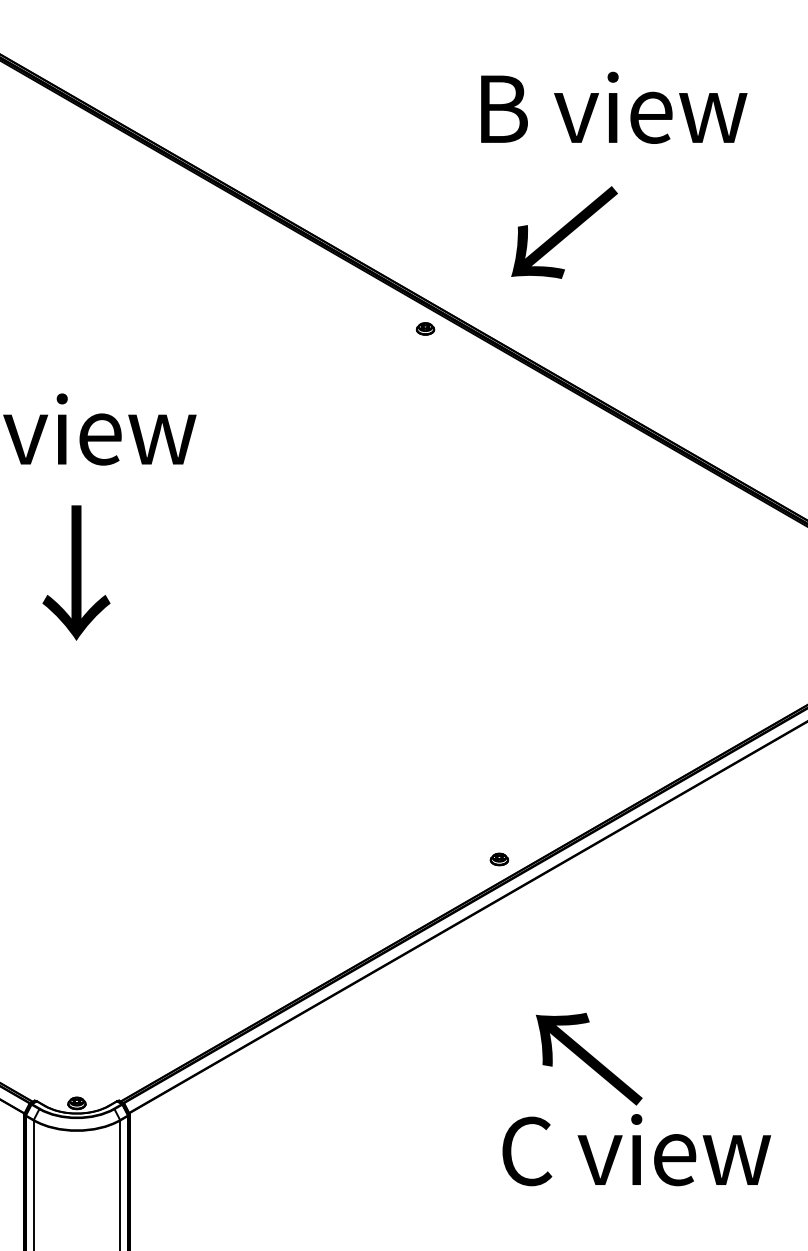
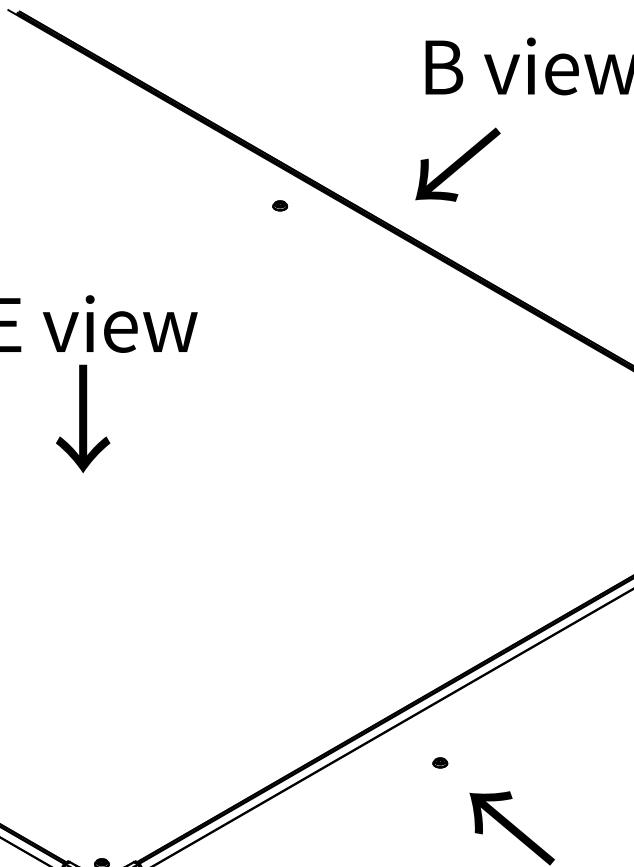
text: (564, 232) -> (457, 164), moved
part: (425, 328) -> (280, 205), moved
text: (76, 572) -> (83, 418), moved
part: (499, 859) -> (440, 762), moved

